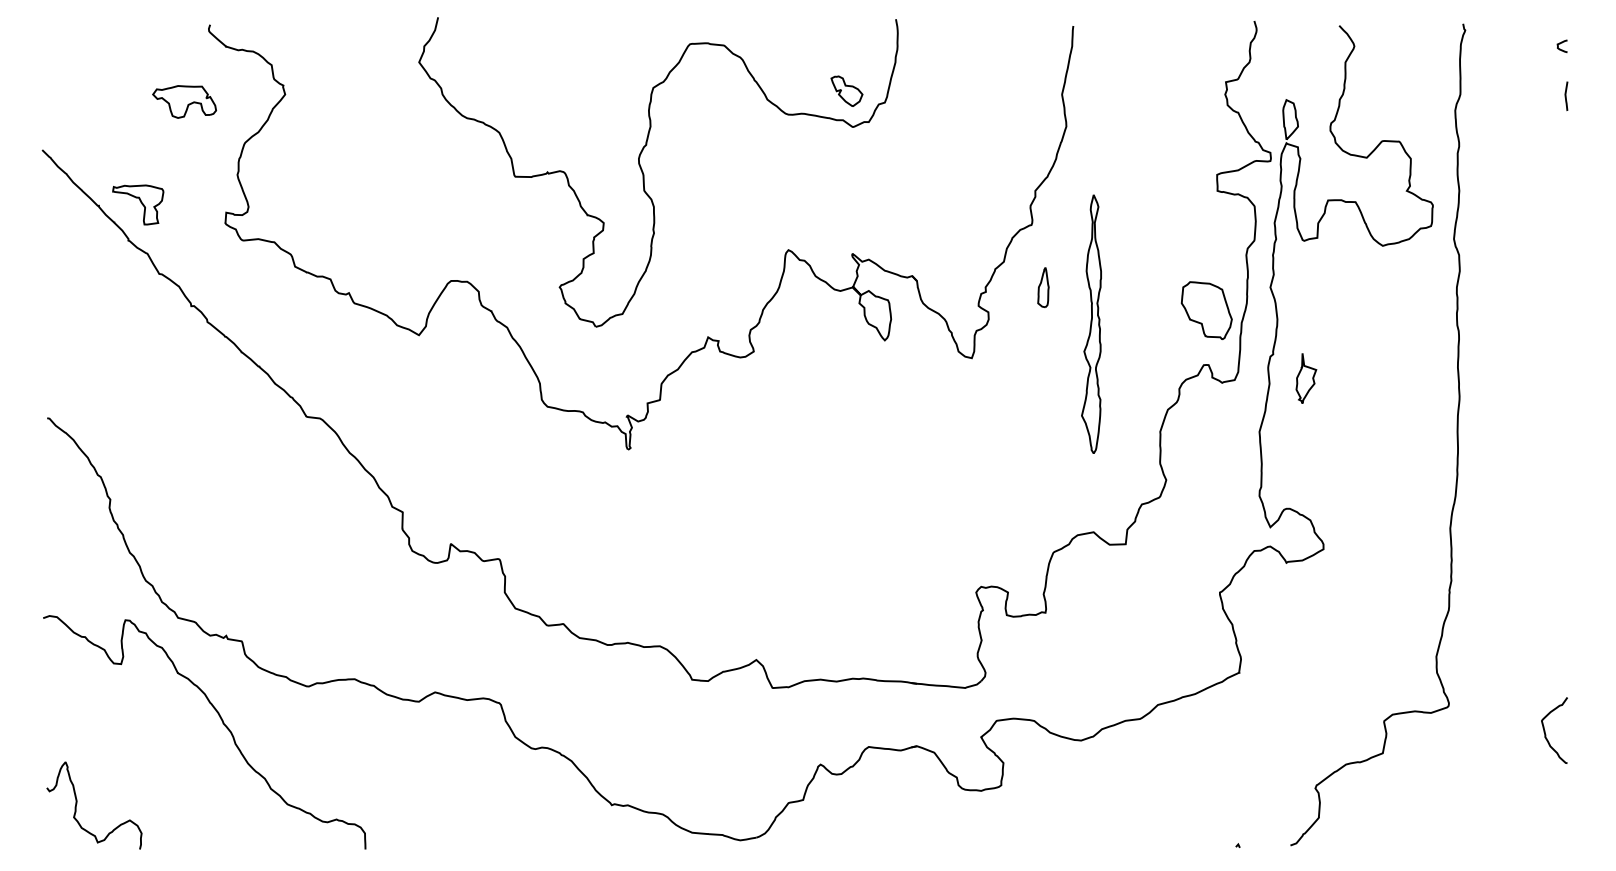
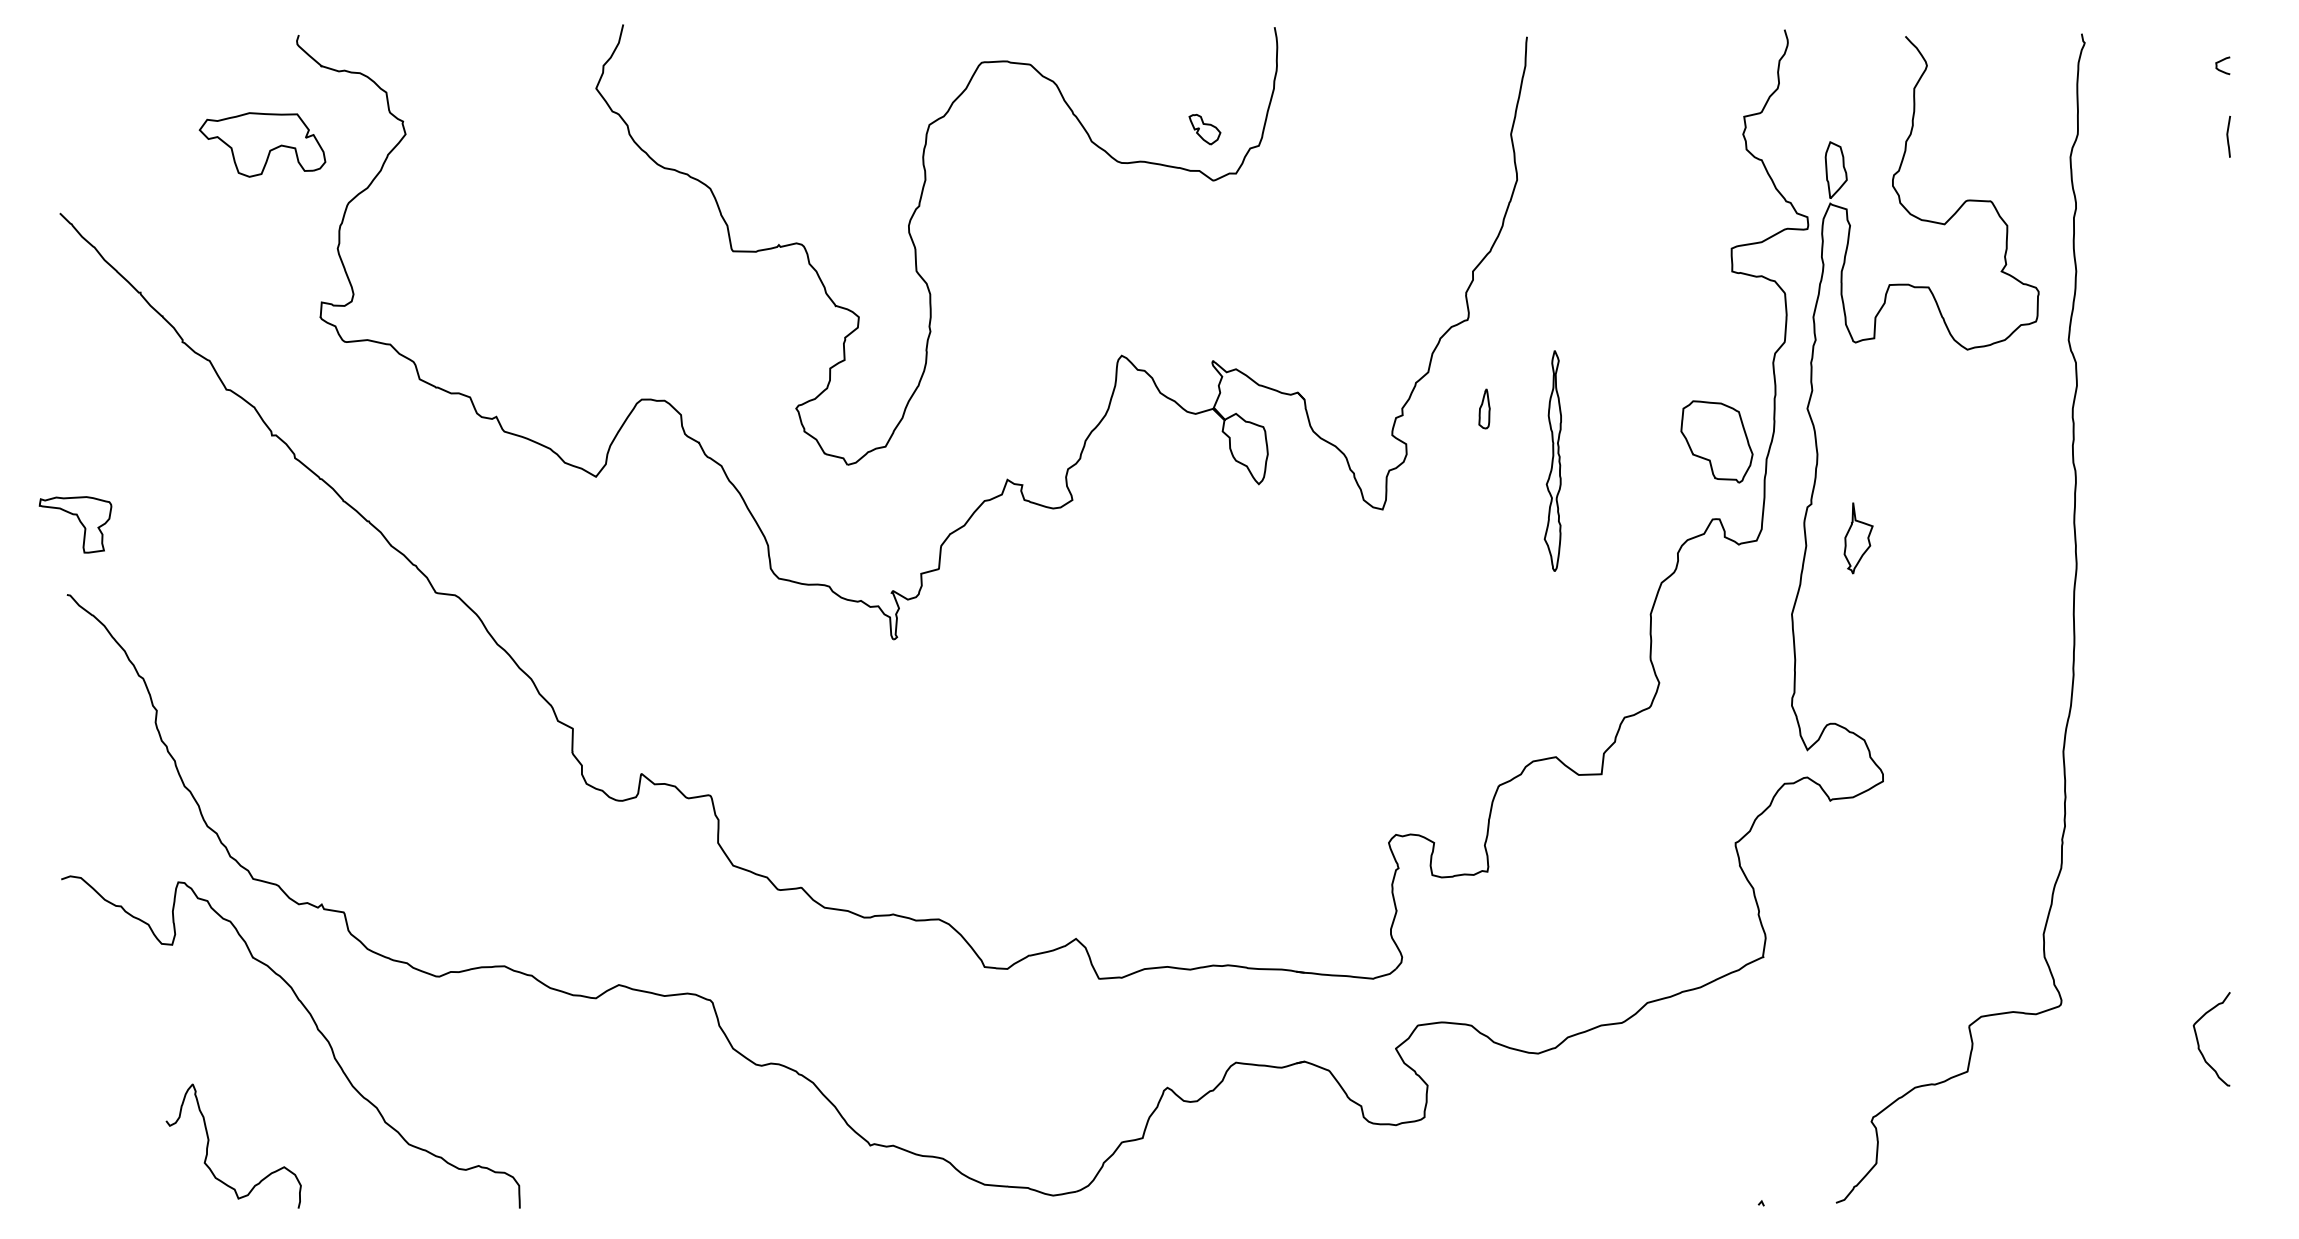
part: (846, 90) -> (1204, 128), size x0.7
part: (184, 101) -> (262, 144), size x1.4
part: (138, 204) -> (75, 524), moved
part: (1043, 287) -> (1484, 408), size x0.7
part: (1091, 323) -> (1552, 460), size x0.6
curve: (77, 804) -> (209, 1144), moved

